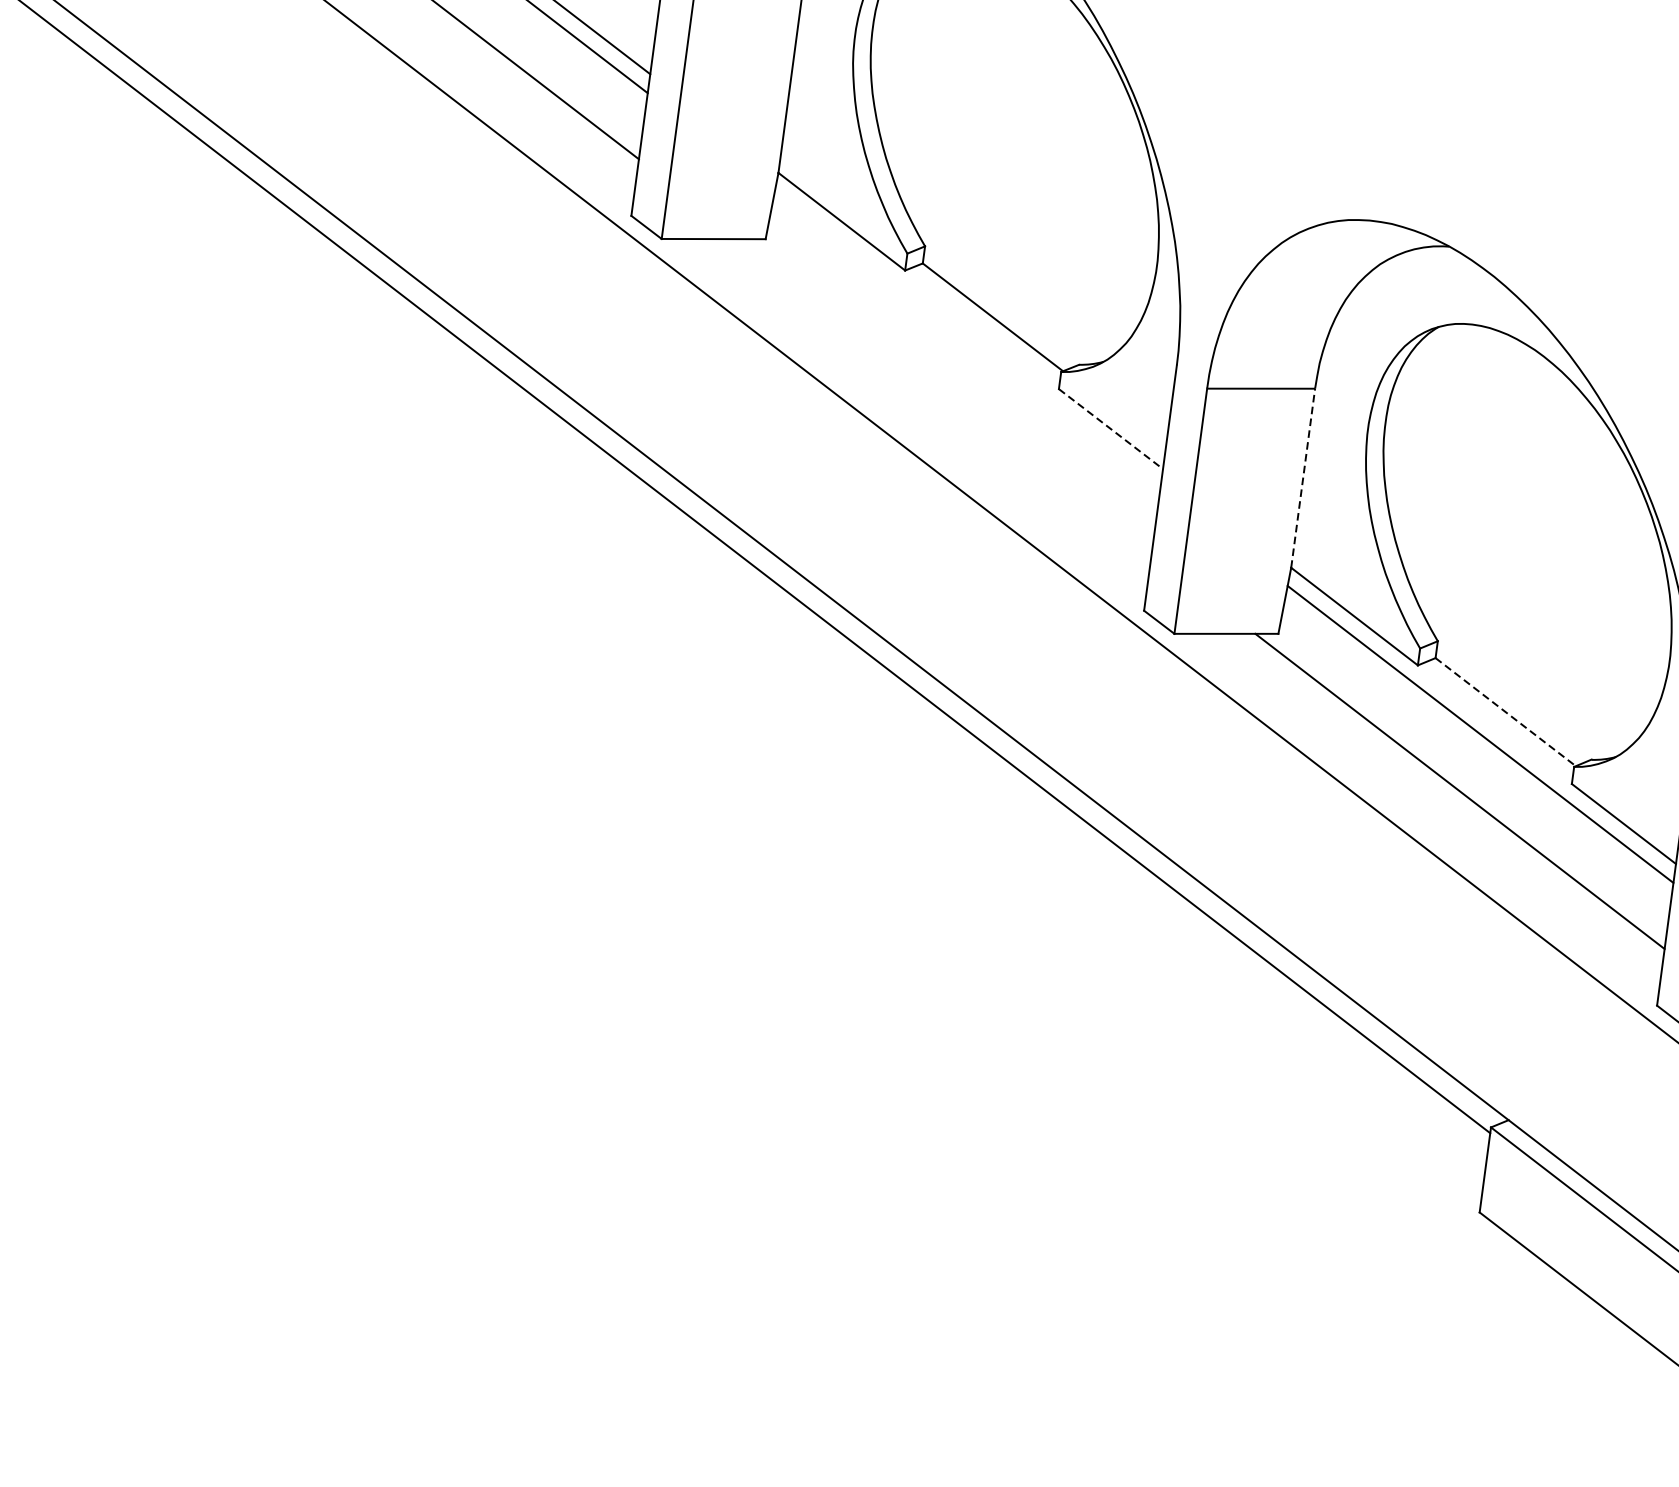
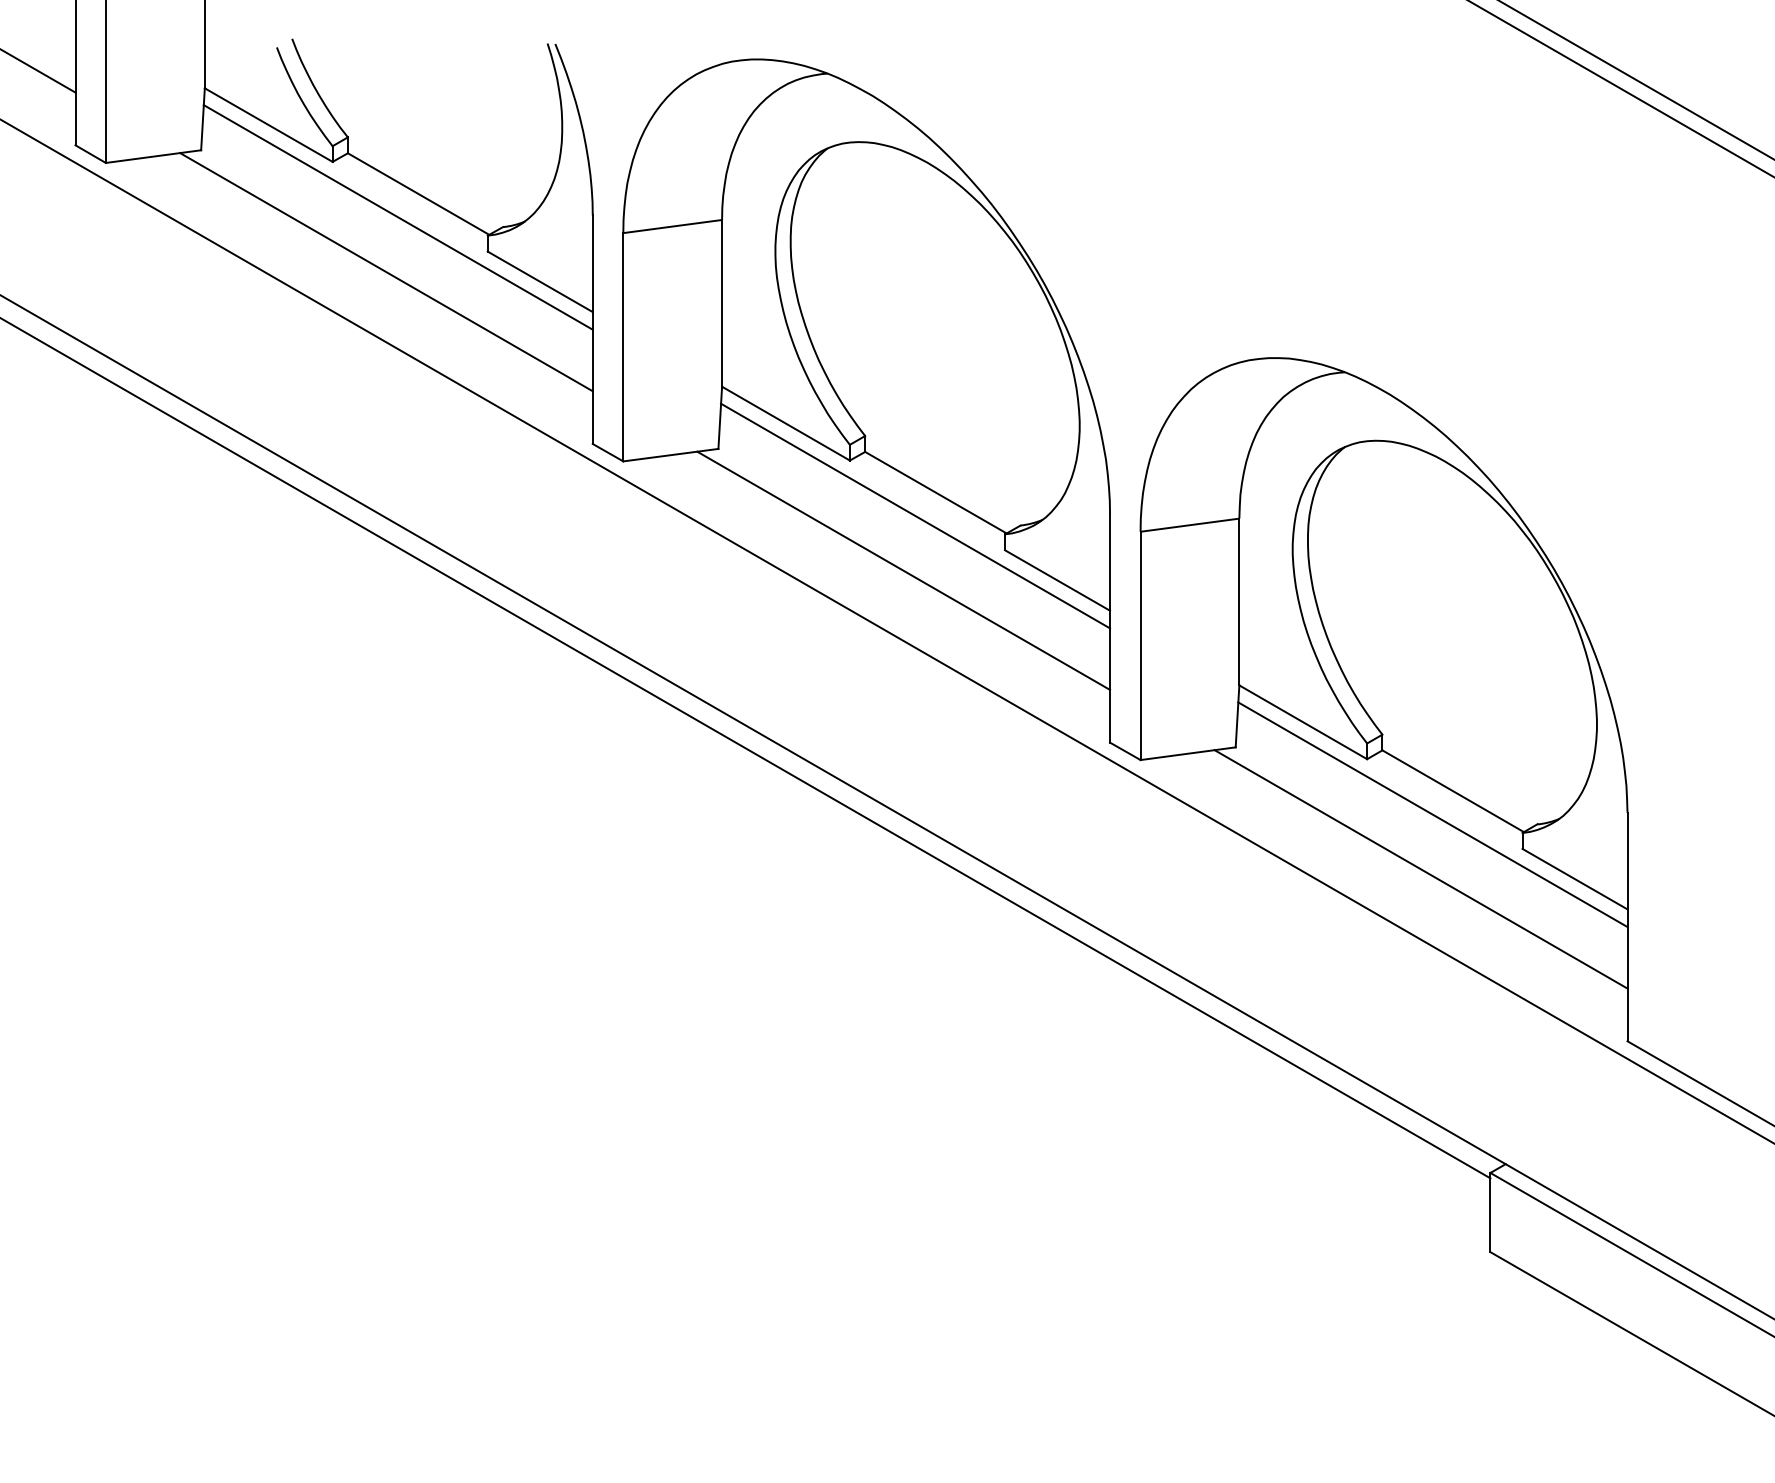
line: (967, 338) -> (915, 515), added
line: (946, 396) -> (903, 570), added
line: (1110, 429) -> (1057, 580), dashed -> solid
line: (1303, 477) -> (1239, 601), dashed -> solid
line: (1505, 712) -> (1453, 791), dashed -> solid

